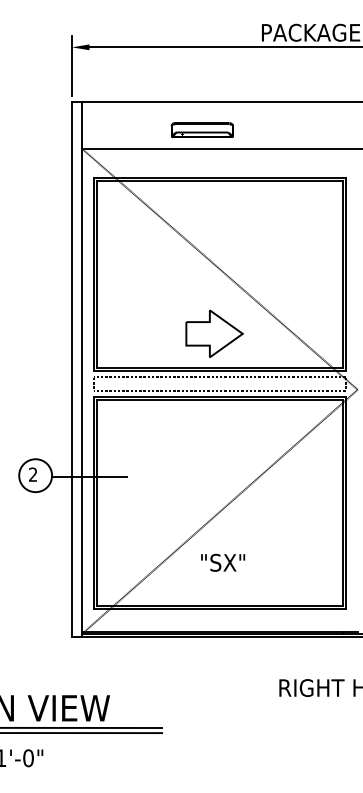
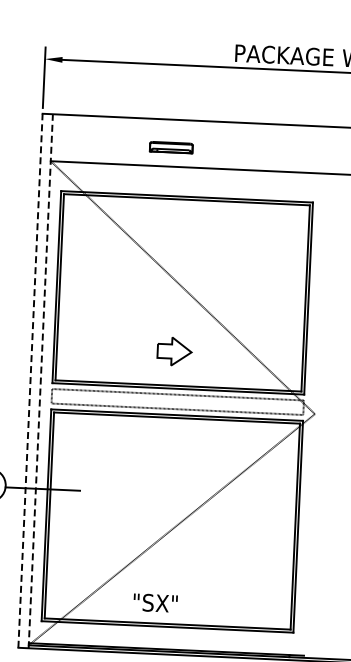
part: (201, 130) -> (170, 148), size x0.7
part: (214, 333) -> (174, 351), size x0.6
line: (72, 368) -> (30, 379), solid -> dashed
line: (82, 368) -> (40, 380), solid -> dashed
text: (223, 562) -> (155, 602), moved

